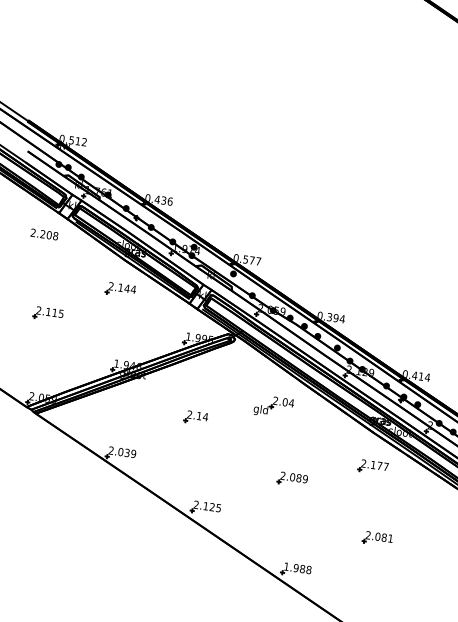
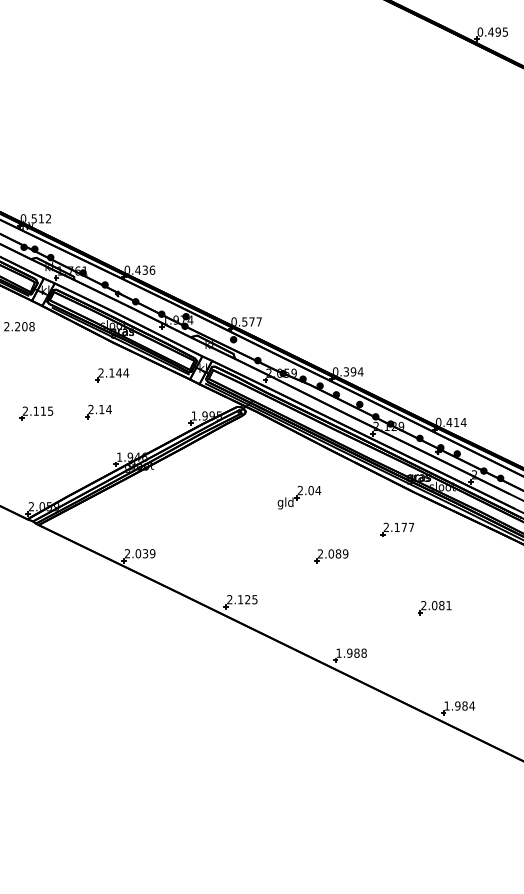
part: (273, 406) -> (299, 497), moved
part: (196, 417) -> (98, 411), moved
part: (373, 466) -> (397, 529), moved

